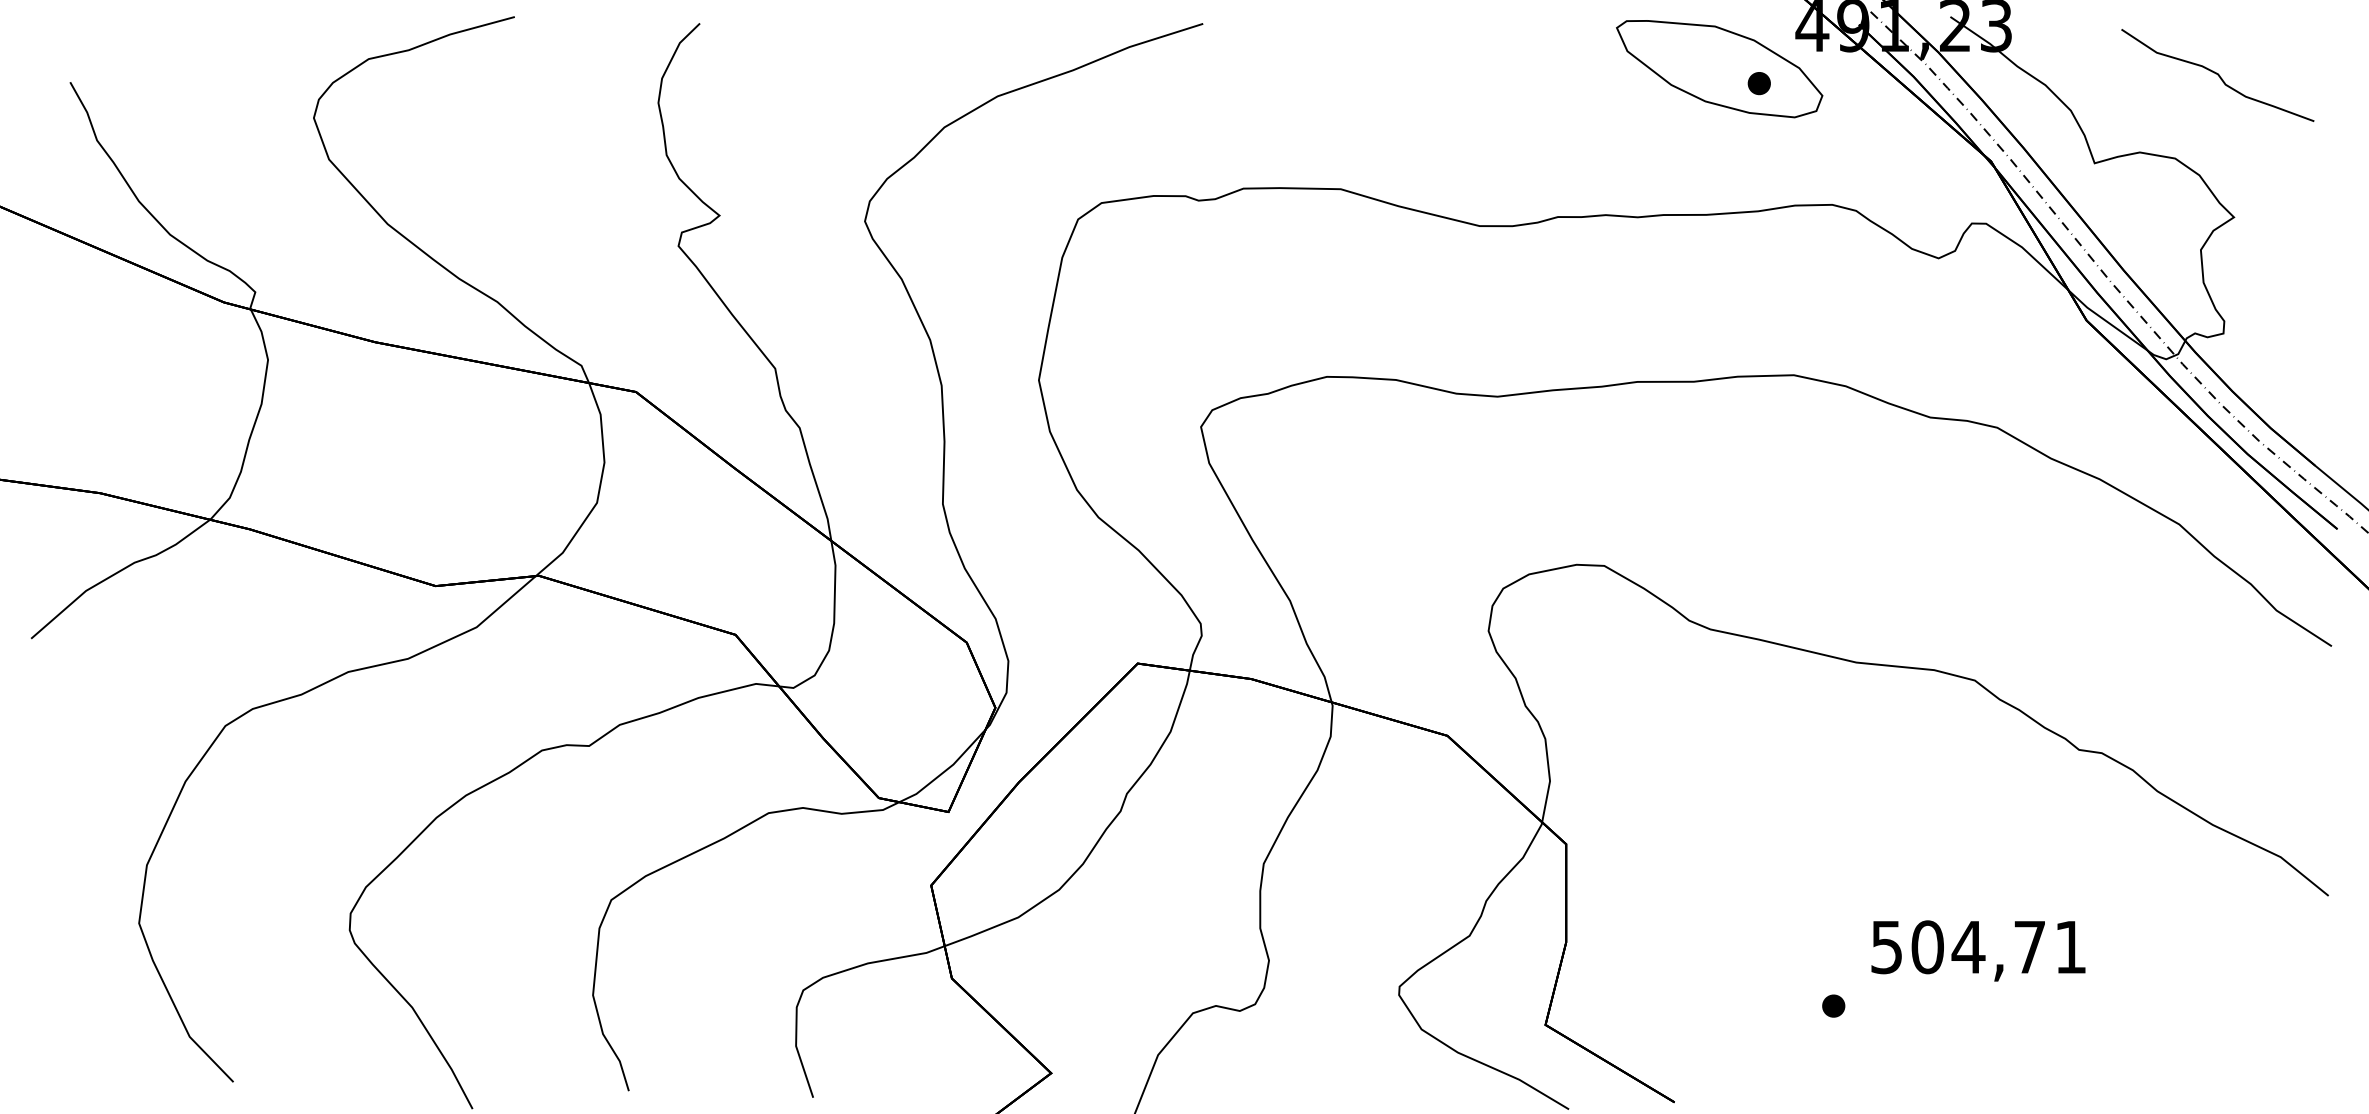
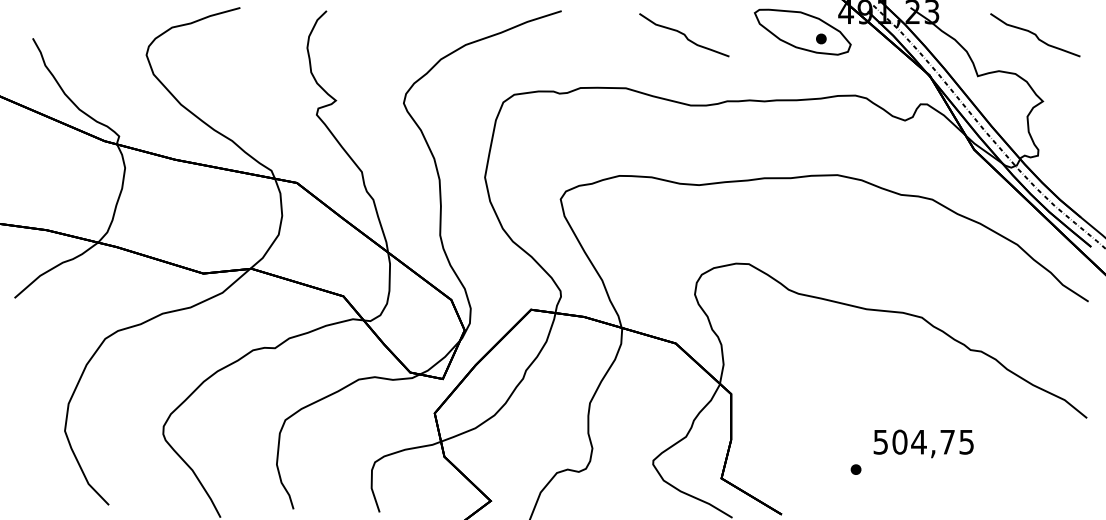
curve: (1466, 76) -> (684, 35), added
text: (2070, 947) -> (966, 442), 504,71 -> 504,75

